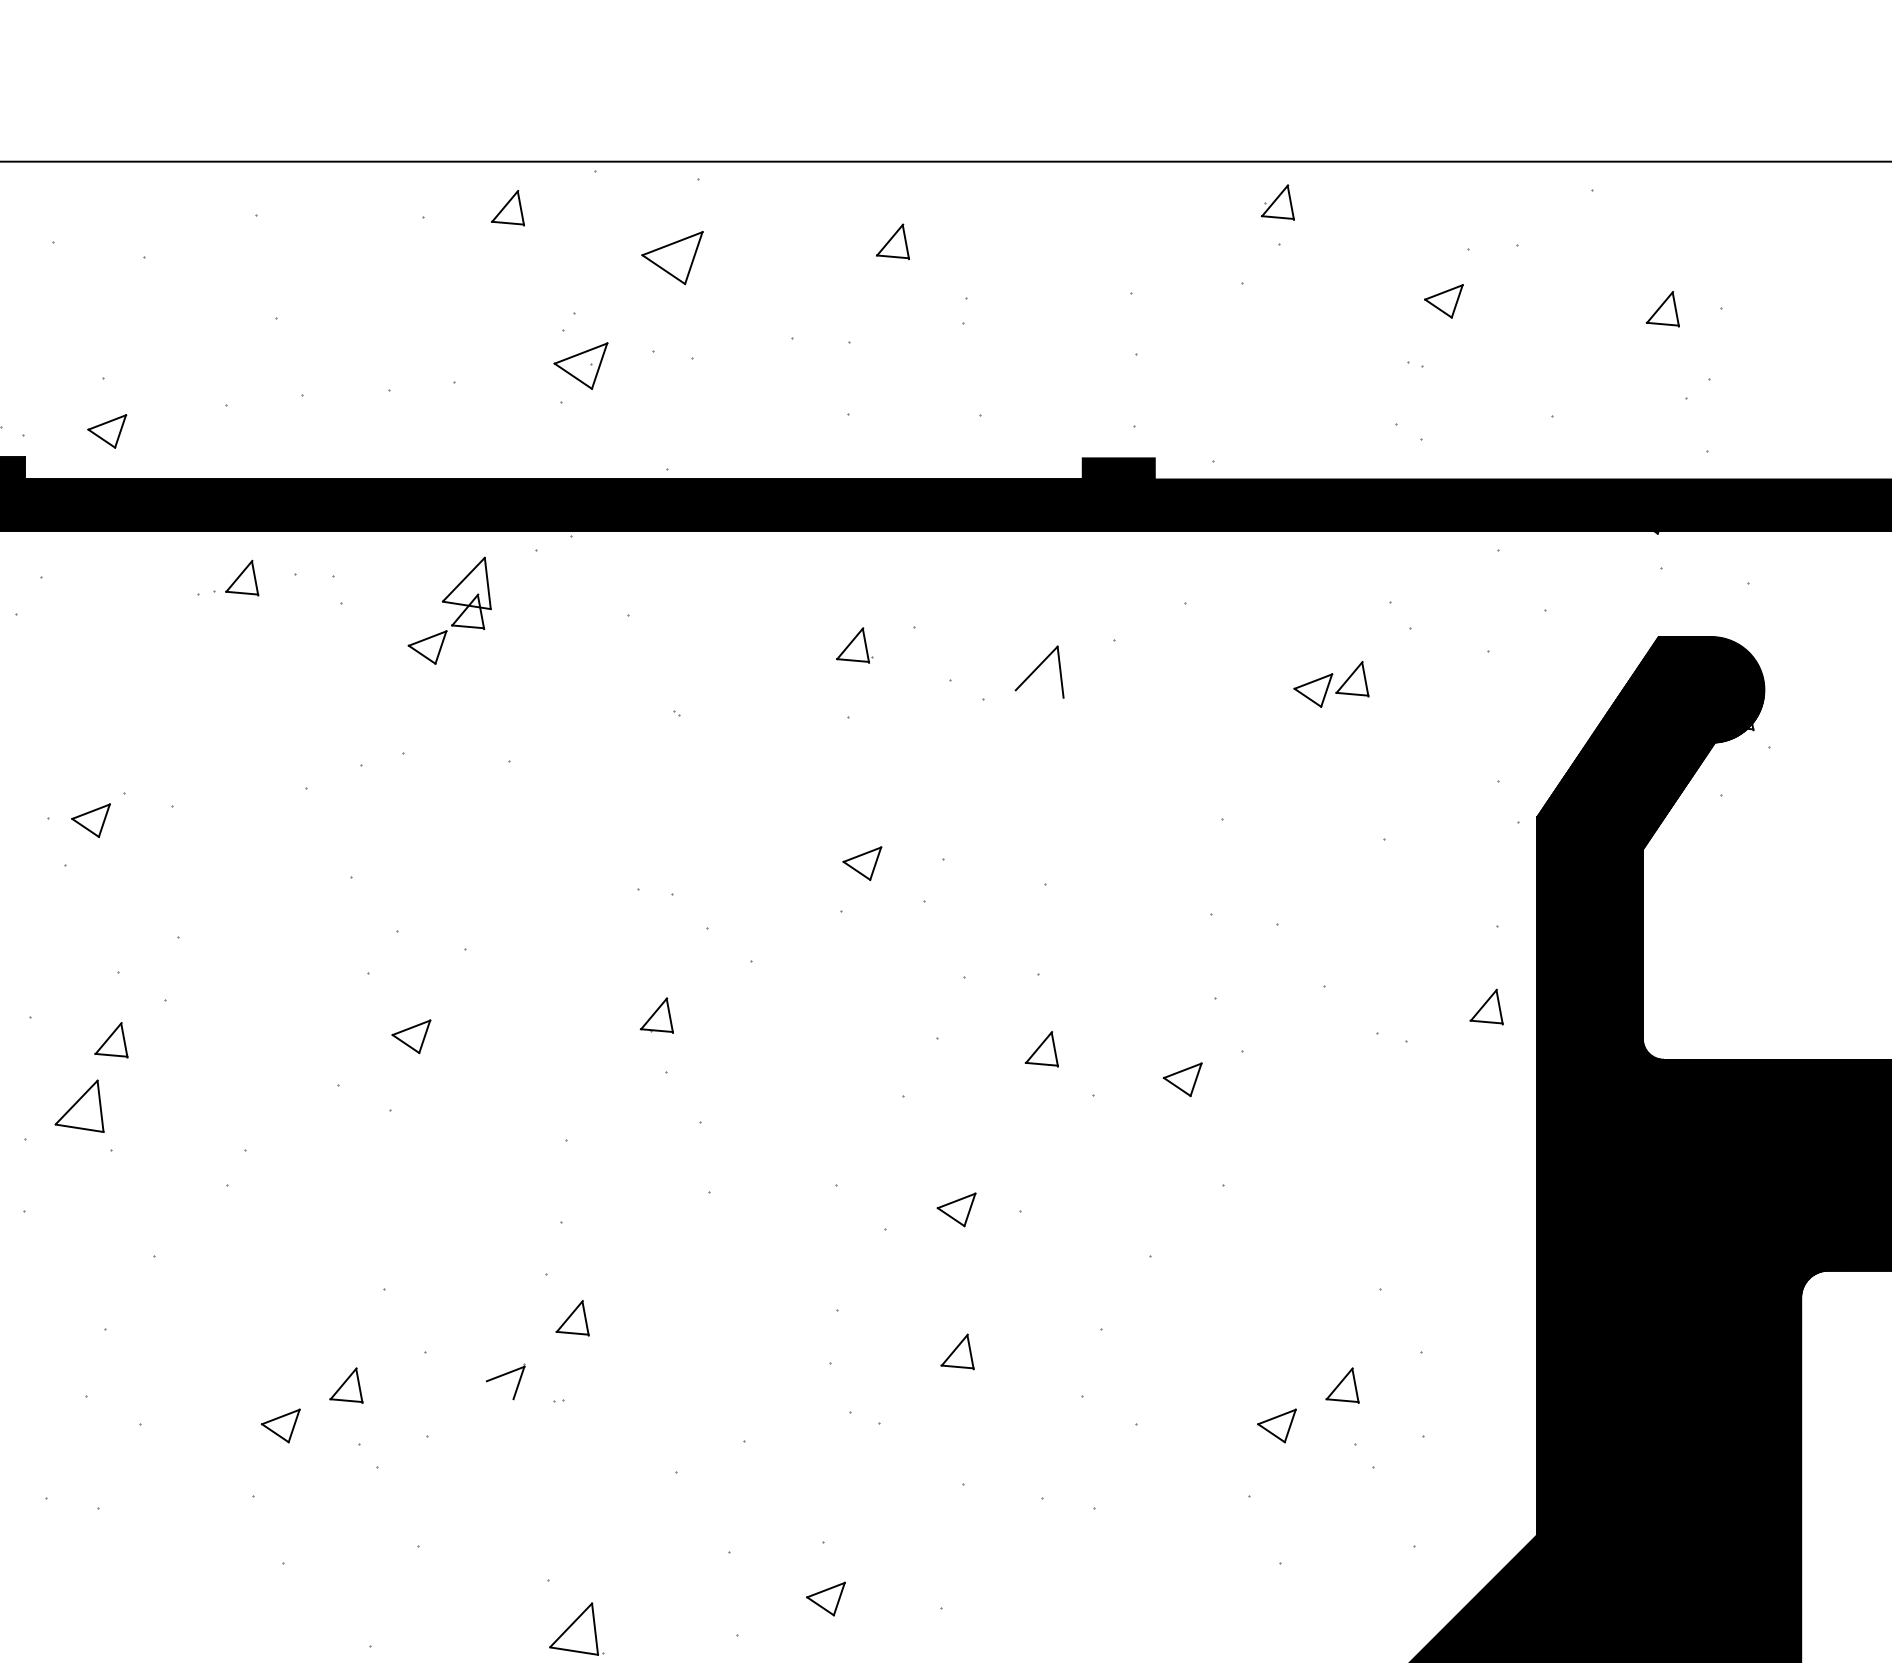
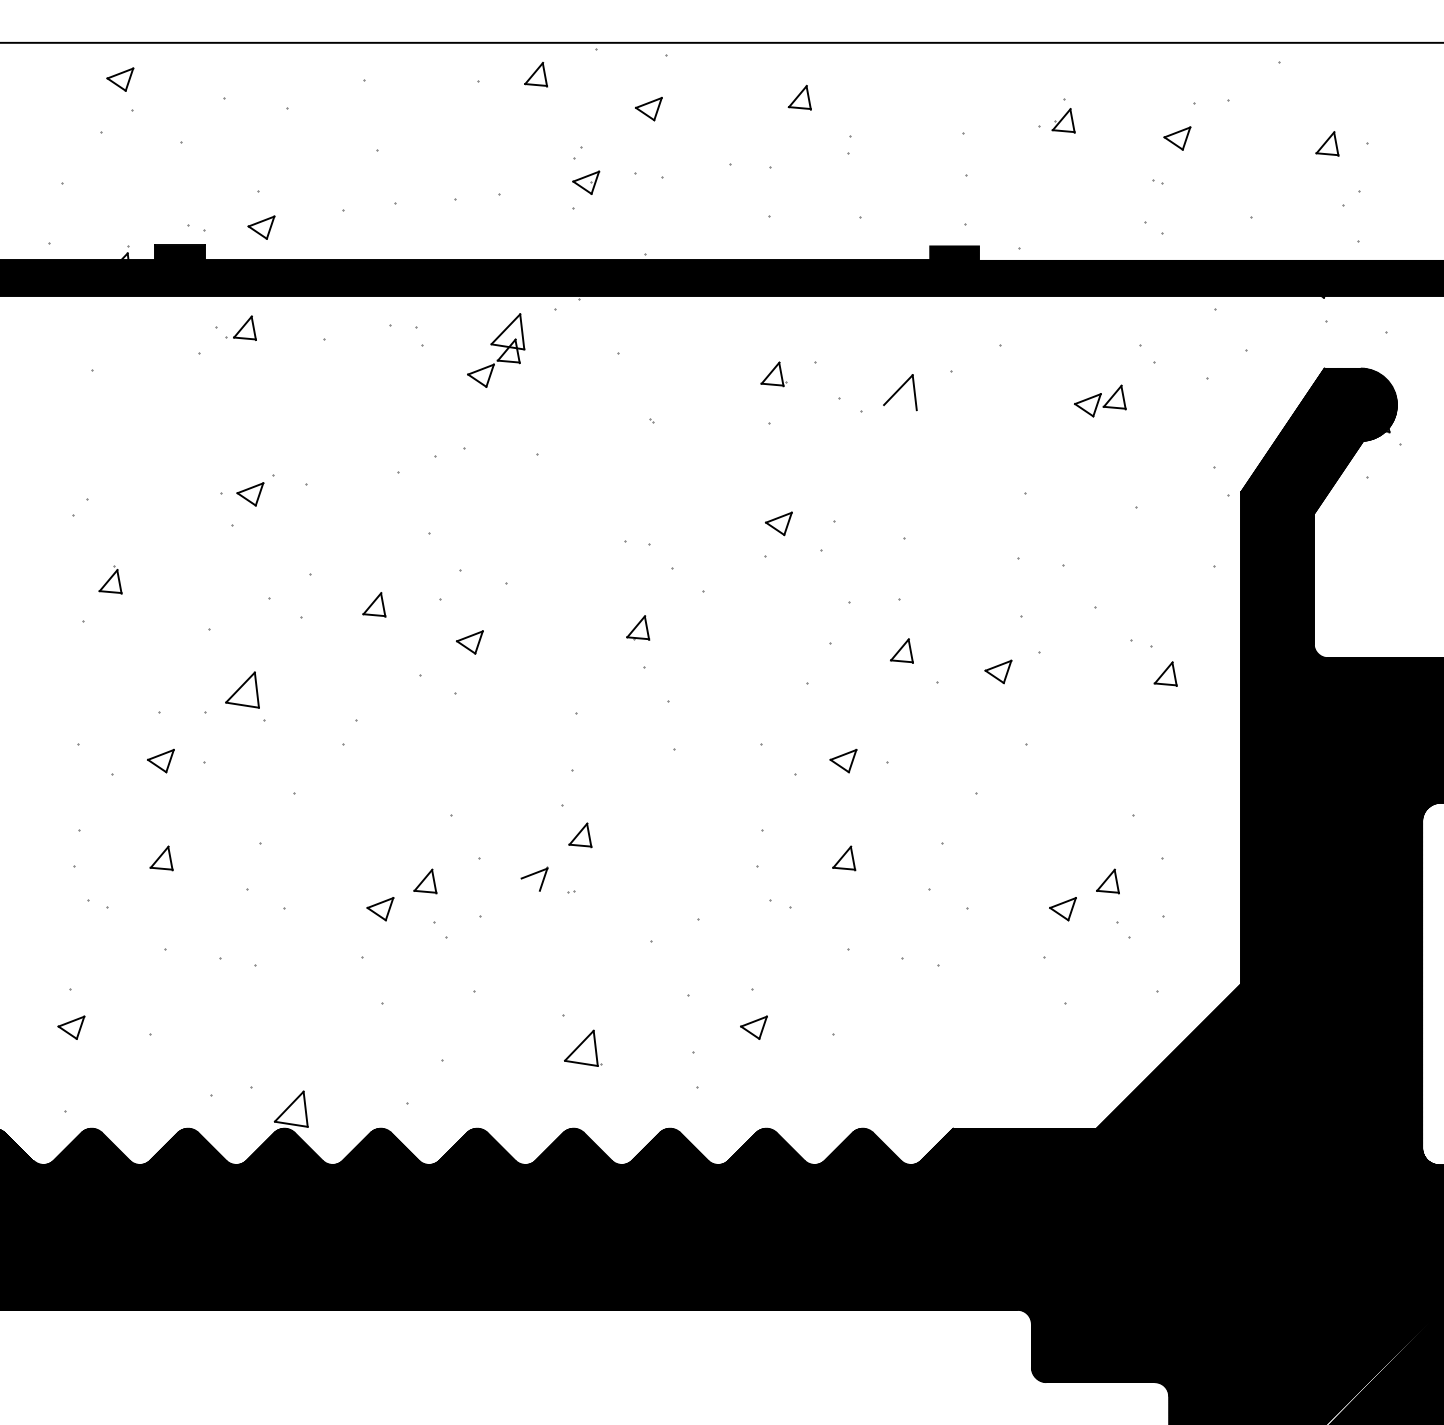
part: (1277, 202) -> (1063, 120), moved
part: (672, 258) -> (648, 109), size x0.62
part: (581, 365) -> (586, 182), size x0.71
part: (235, 577) -> (240, 327), moved
part: (1486, 1006) -> (1165, 673), moved
part: (111, 1039) -> (374, 604), moved

